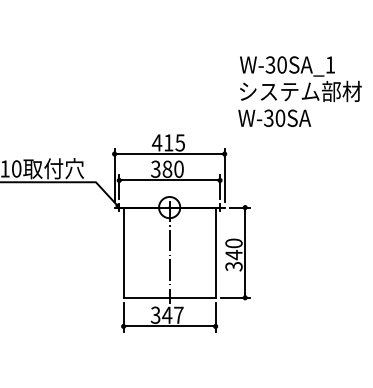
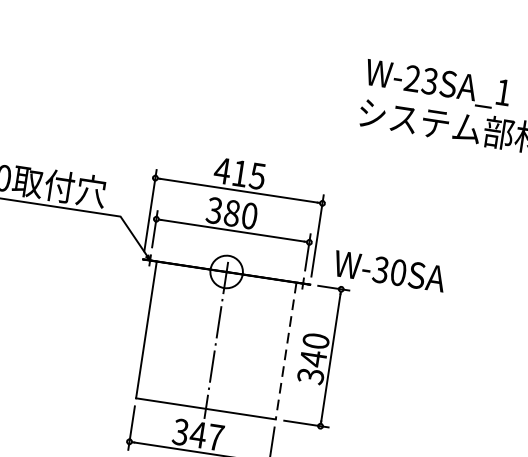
text: (275, 64) -> (420, 79), W-30SA_1 -> W-23SA_1
text: (274, 117) -> (389, 270), moved
line: (215, 253) -> (285, 352), solid -> dashed

